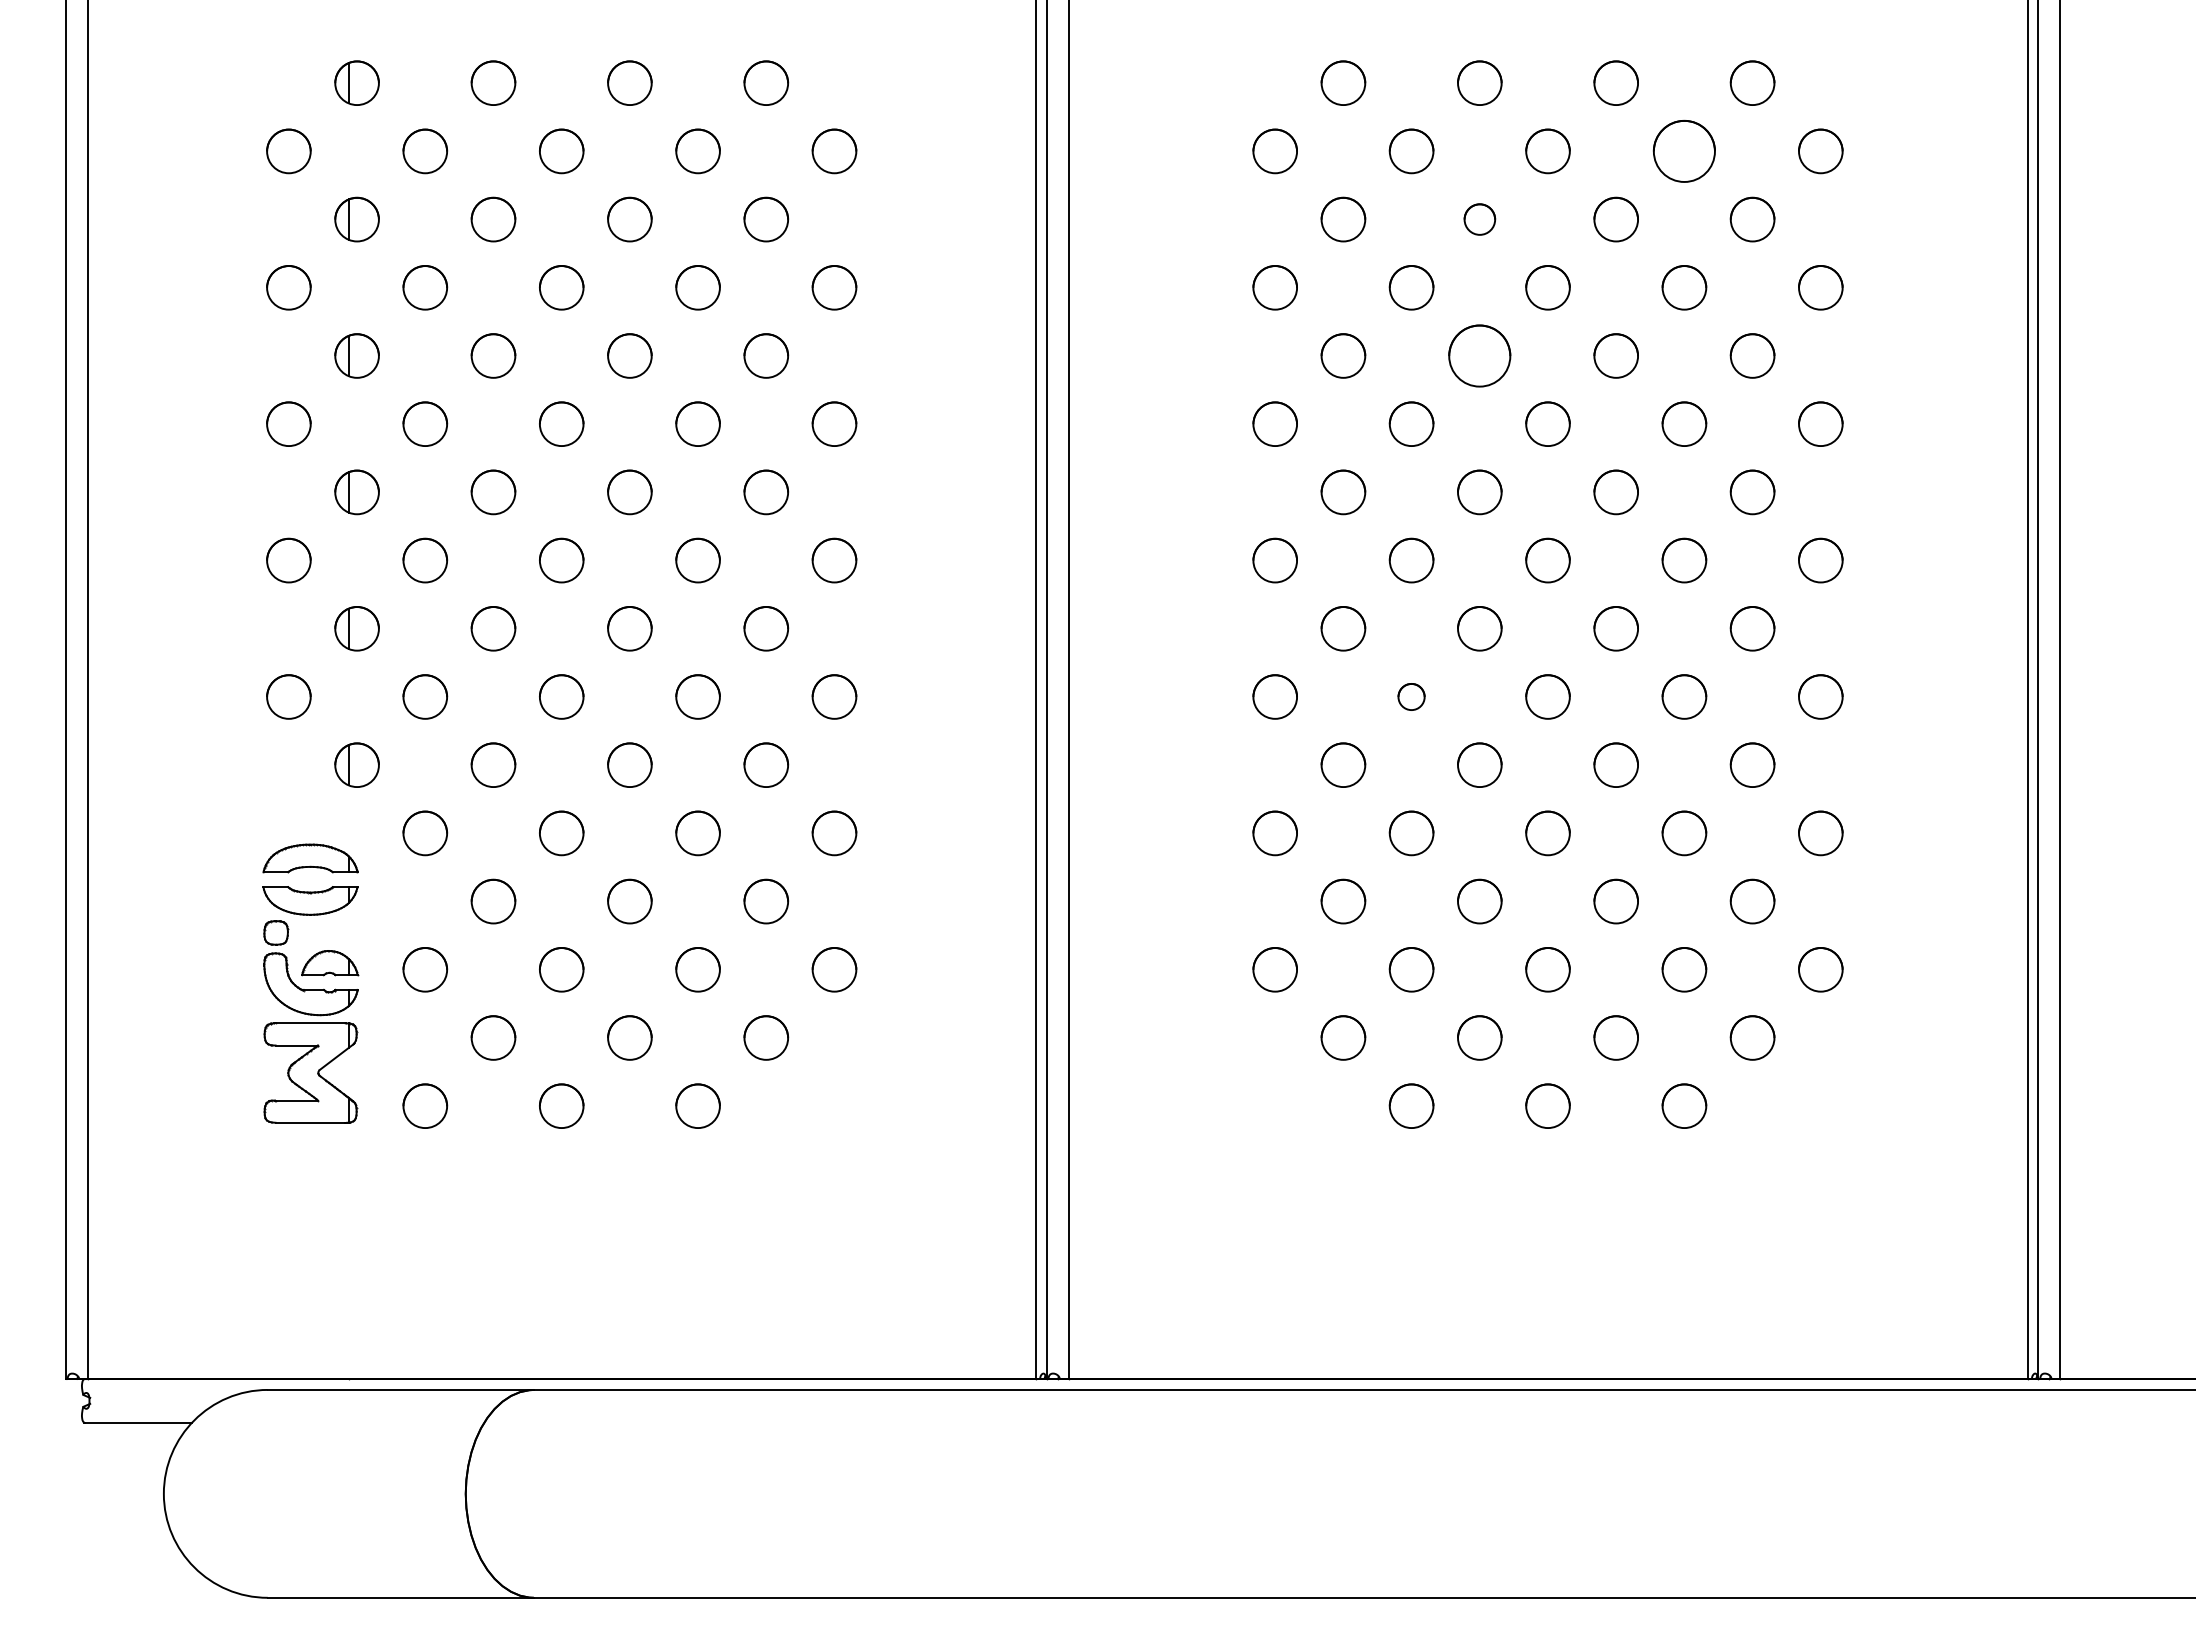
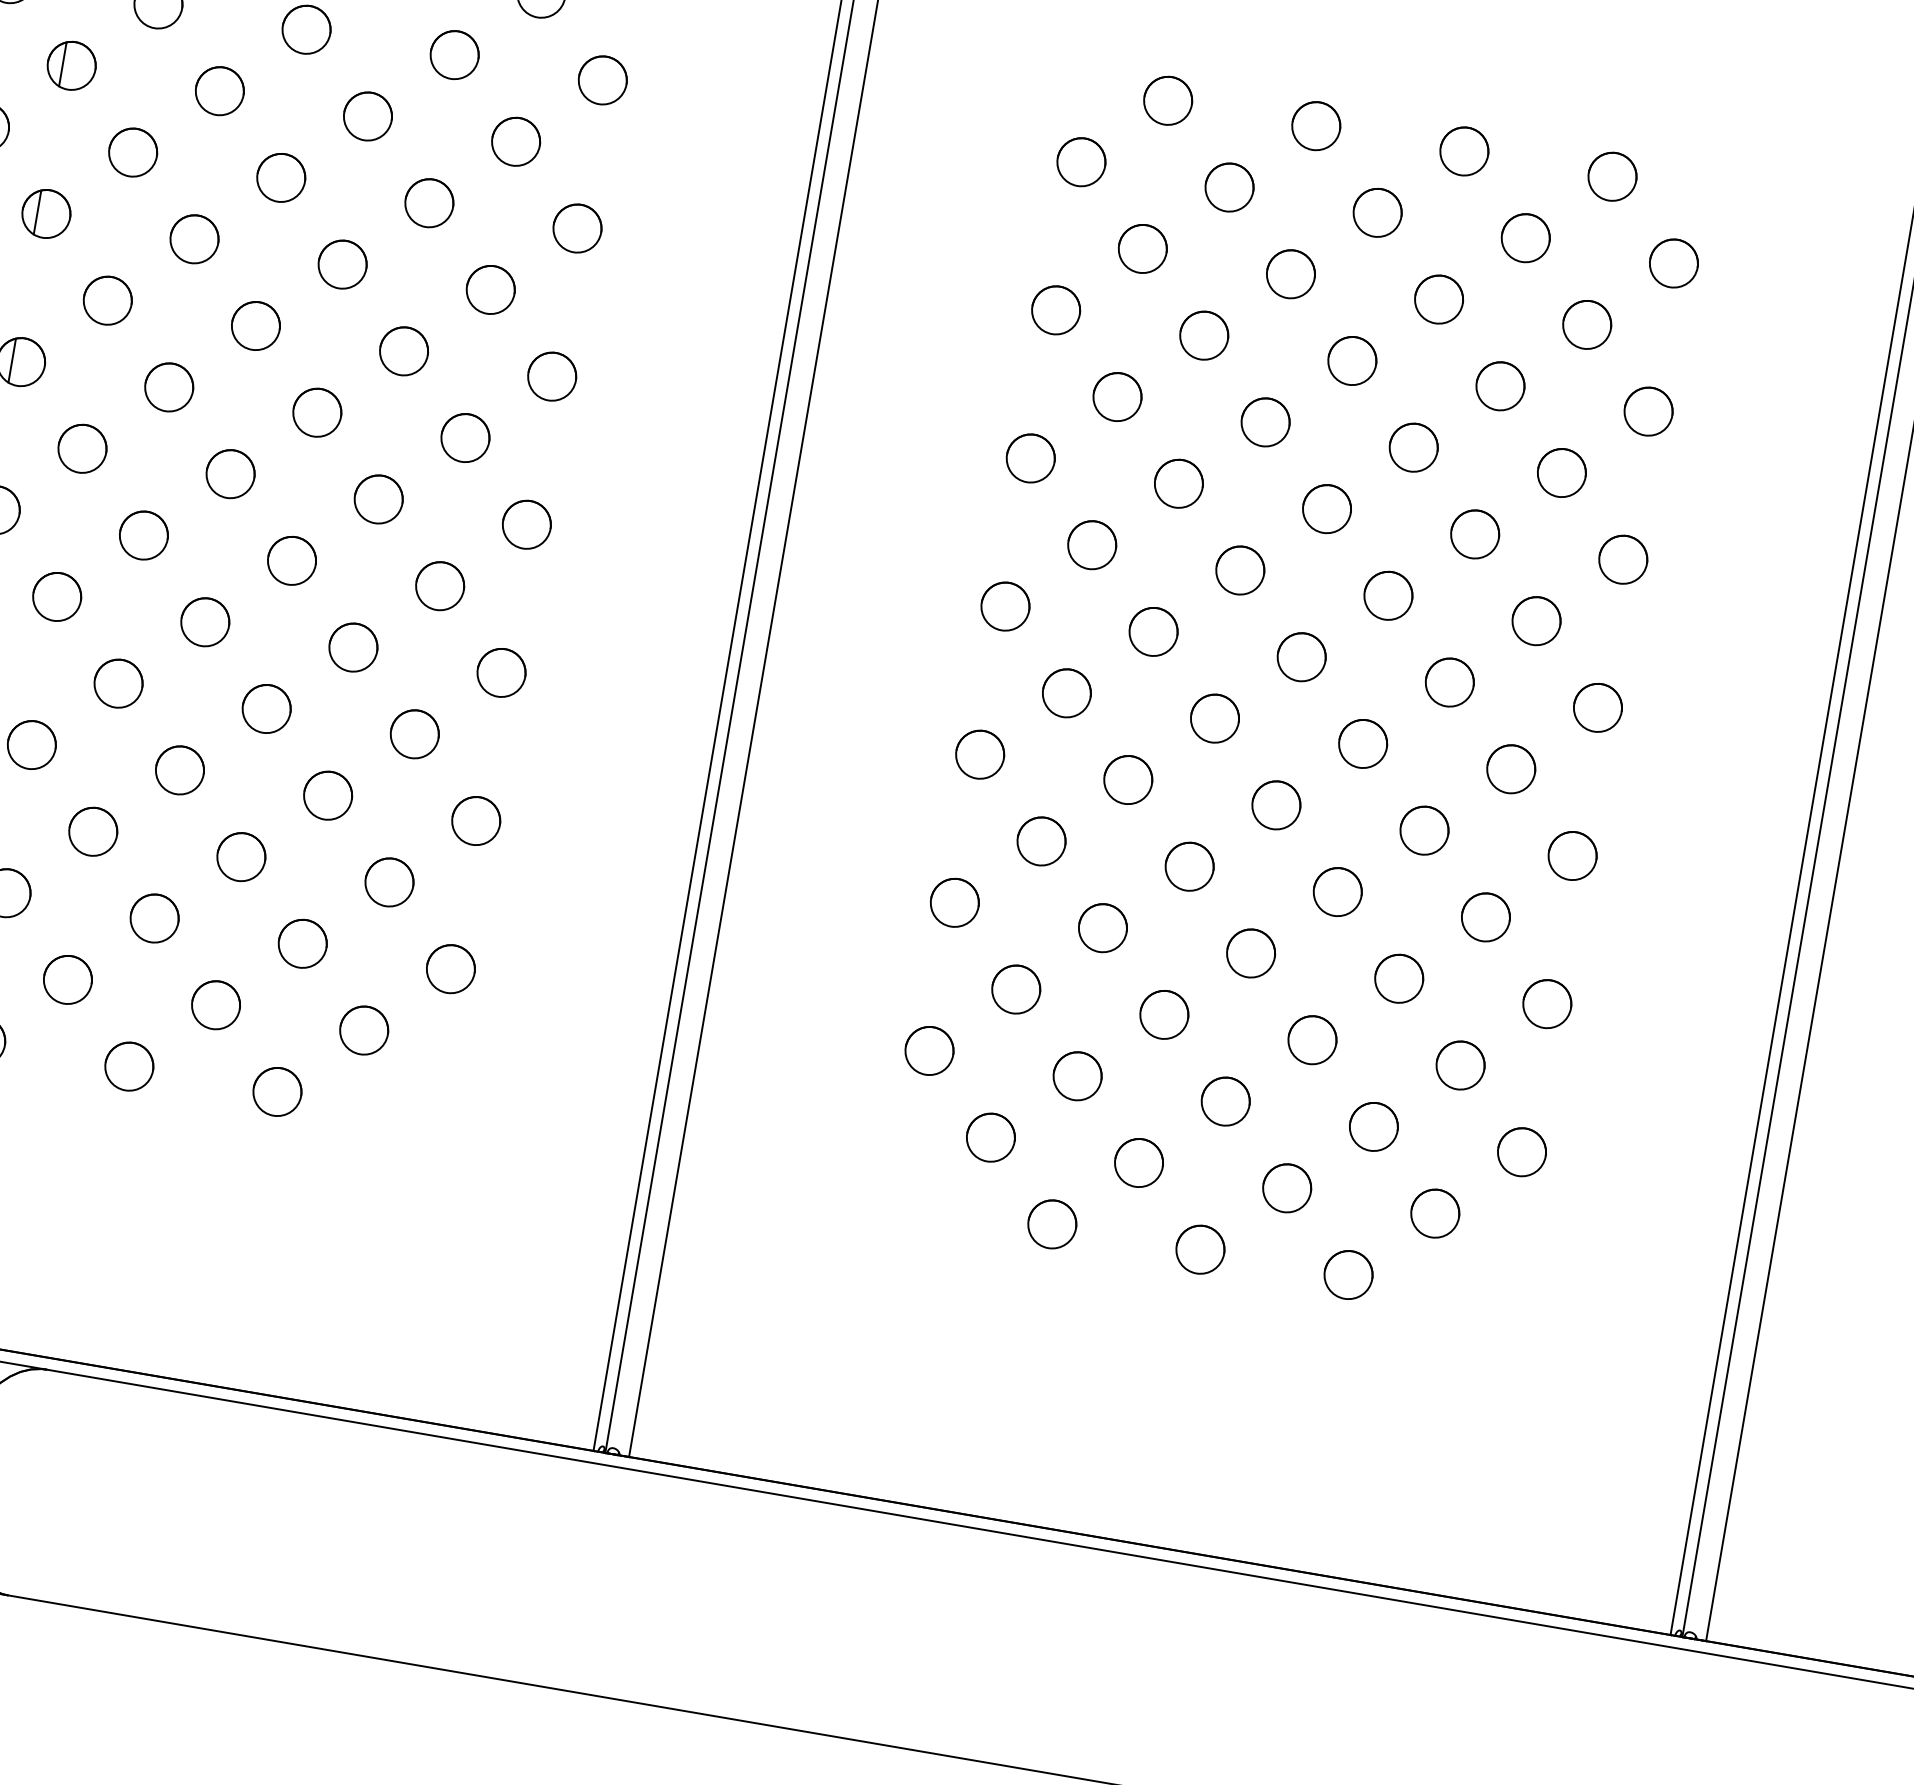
part: (1684, 151) -> (1525, 238), size x0.71
part: (1479, 219) -> (1290, 274), size x1.43
circle: (1479, 355) -> (1265, 421), size x0.71
part: (1411, 696) -> (1128, 779), size x1.67

